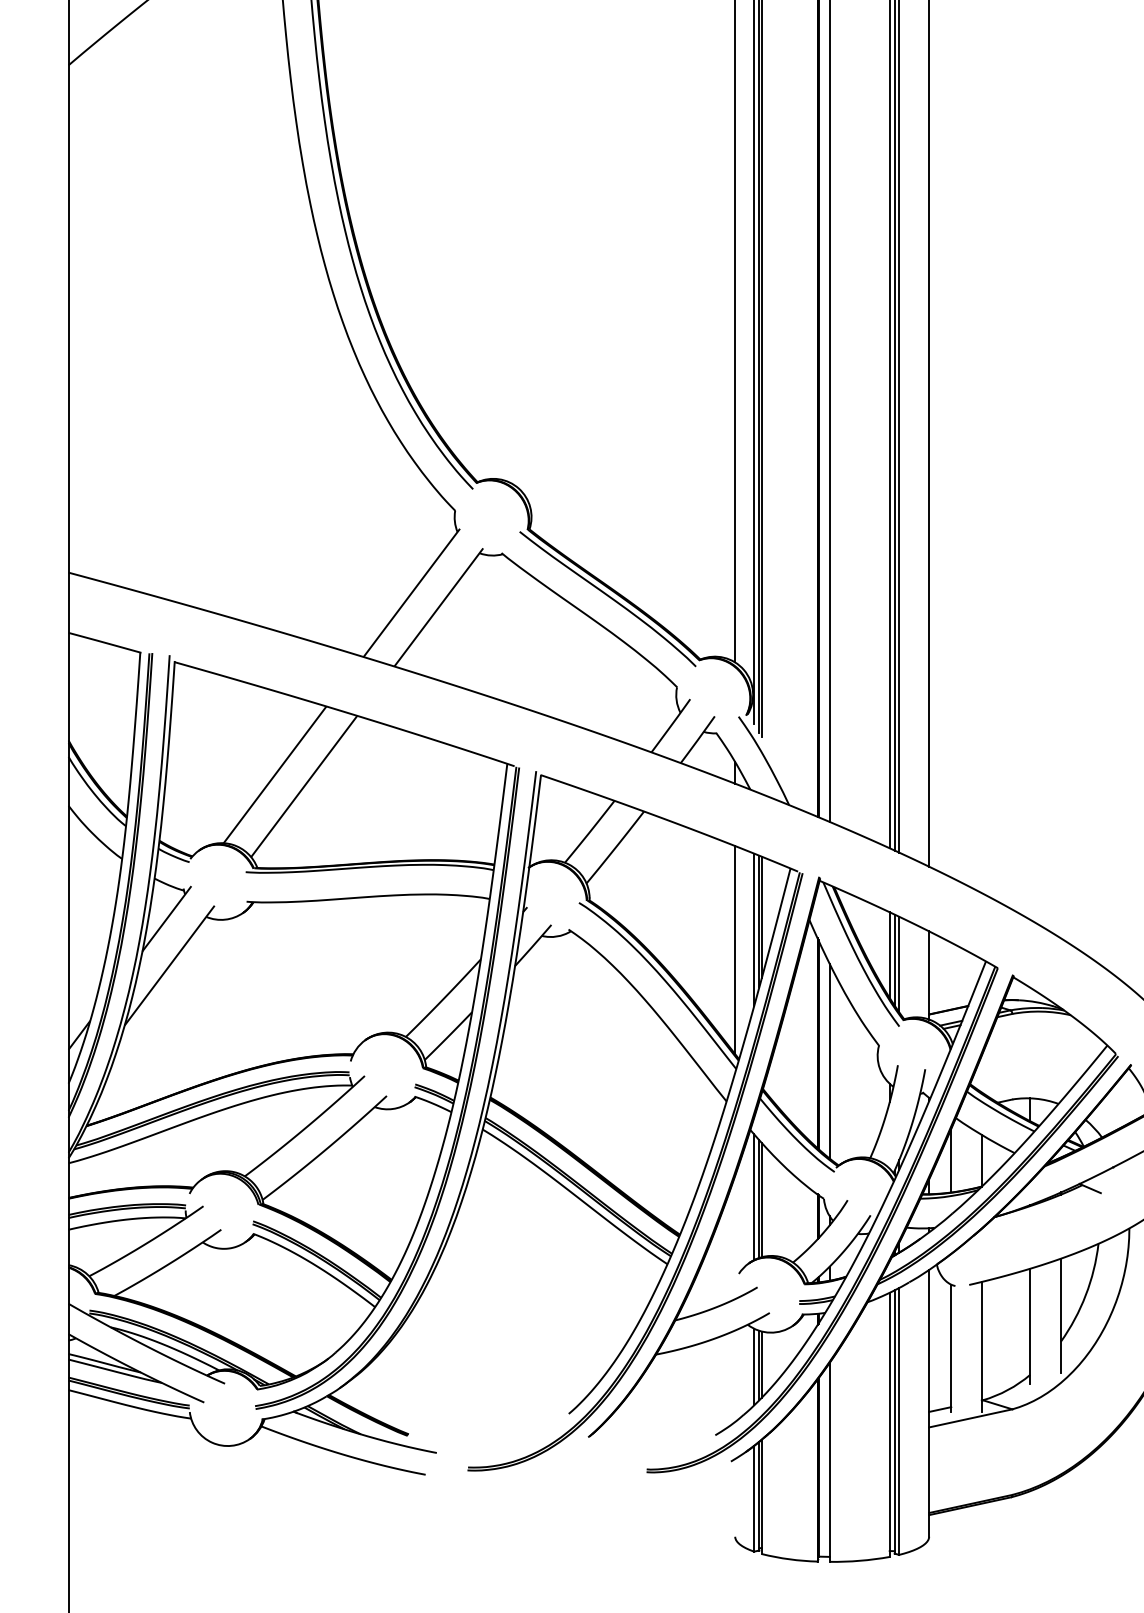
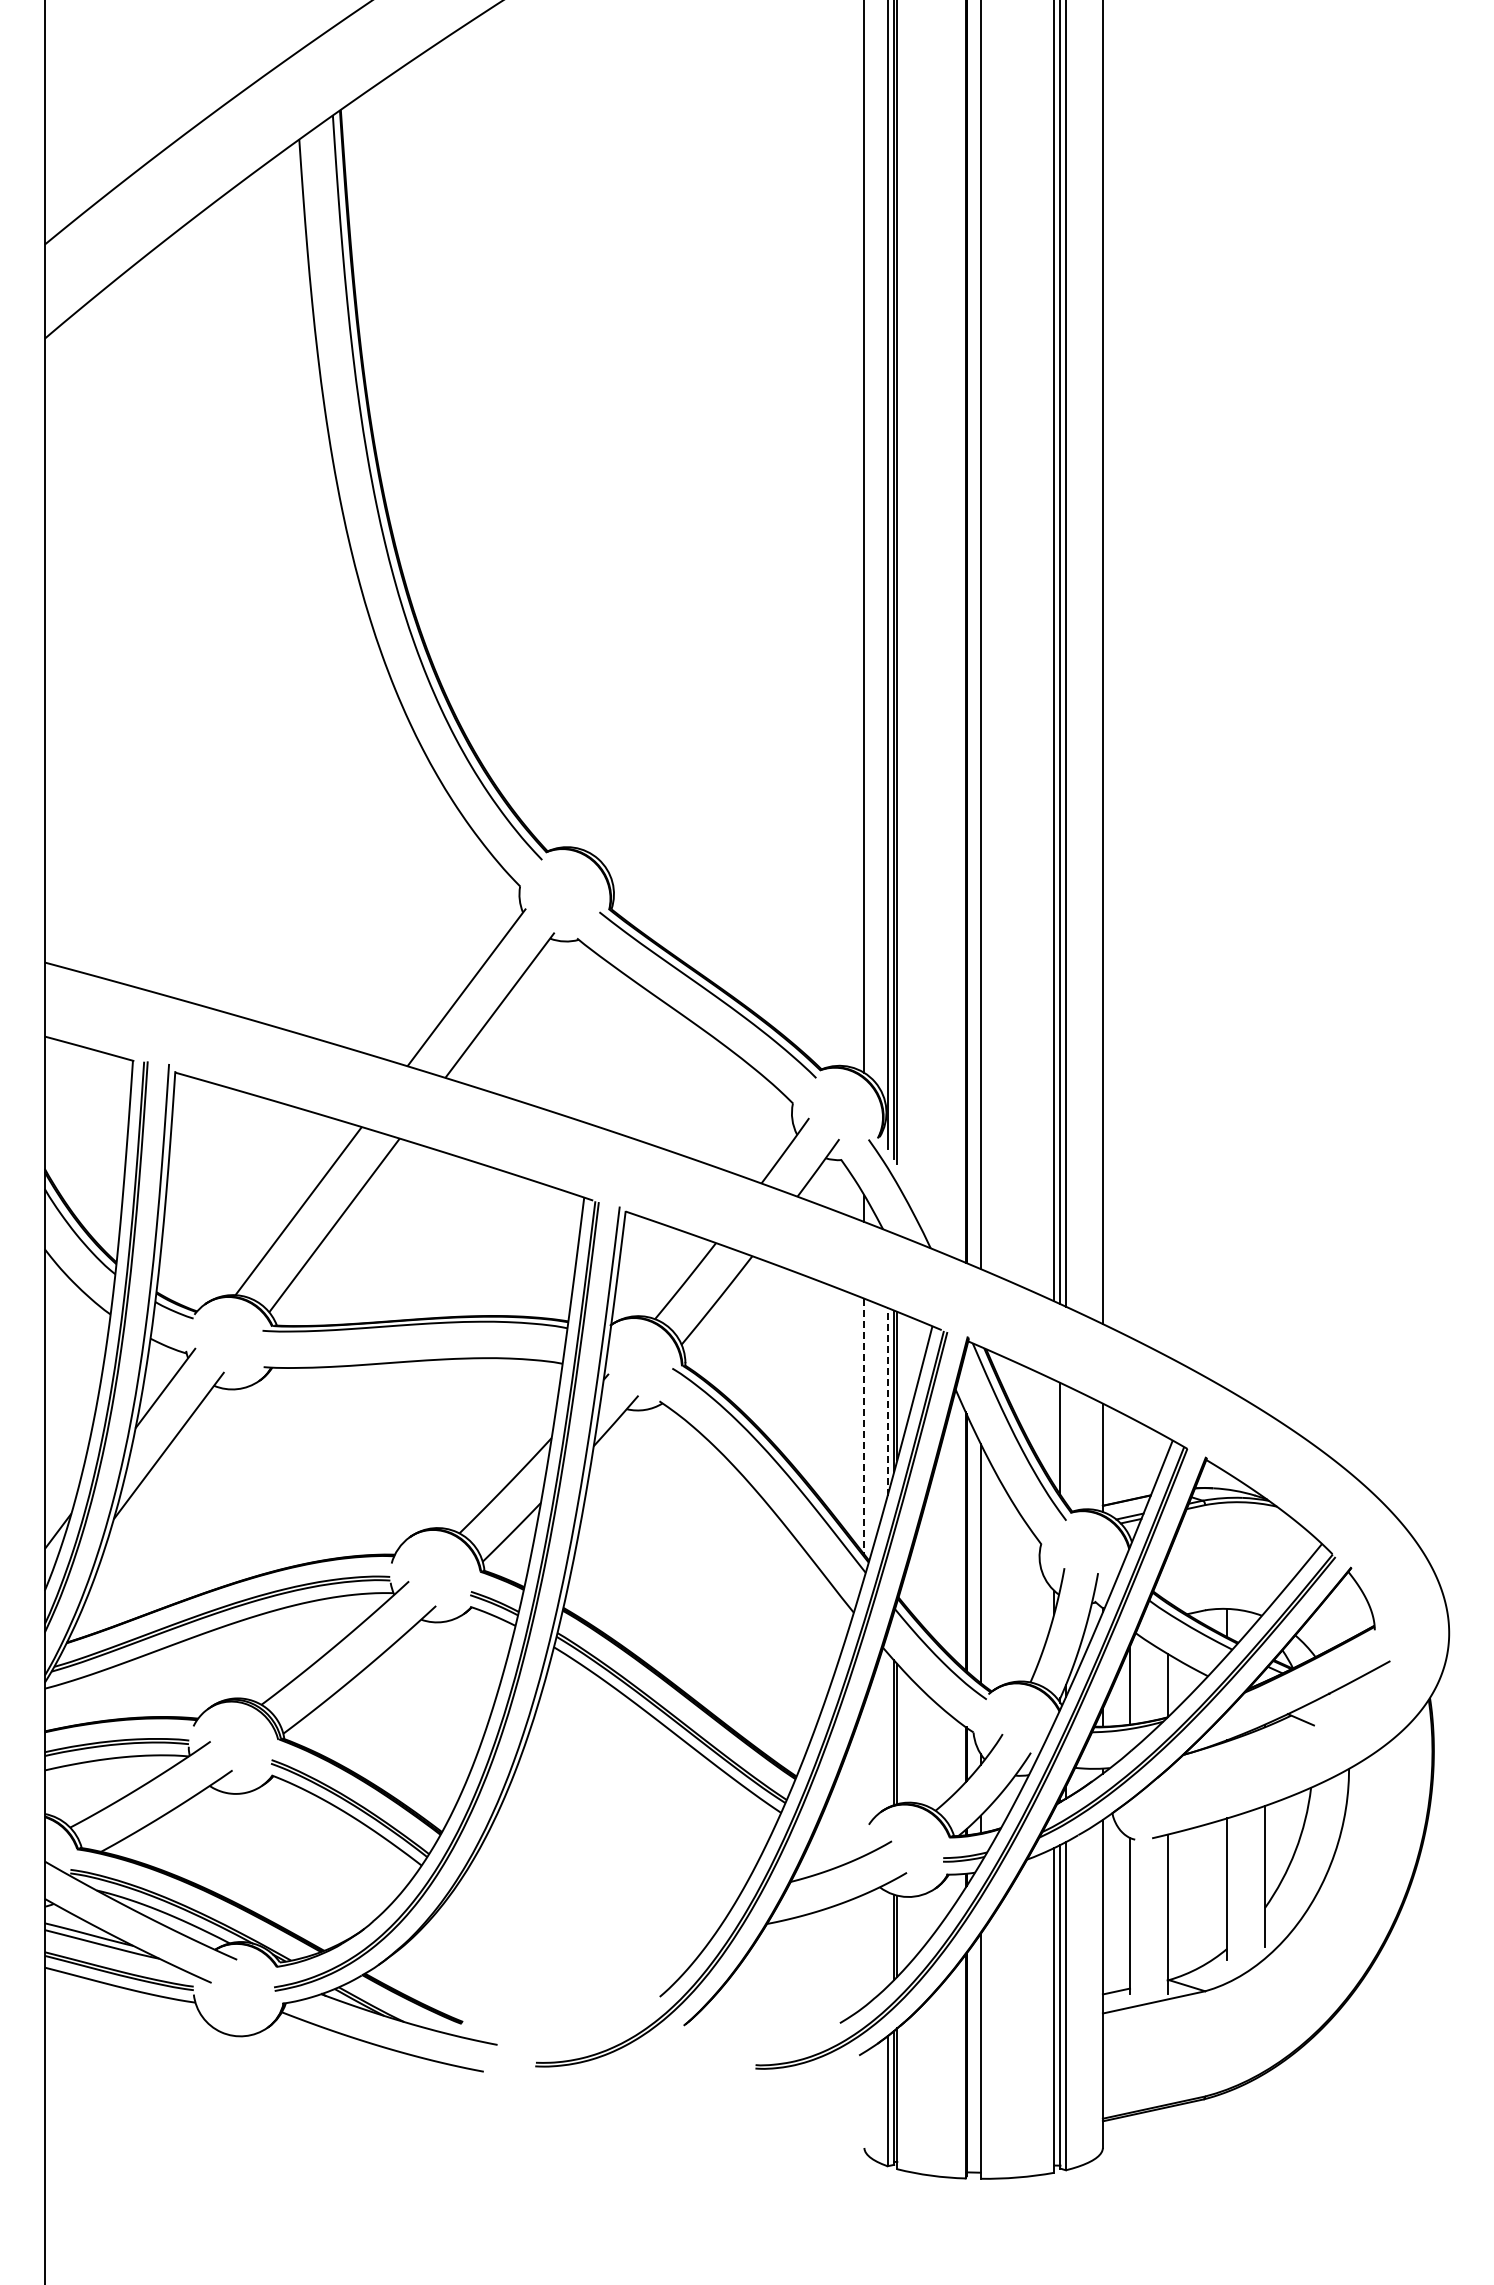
line: (753, 929) -> (887, 1401), solid -> dashed
line: (735, 950) -> (864, 1426), solid -> dashed
line: (889, 954) -> (1054, 1432), removed
line: (898, 963) -> (1065, 1443), removed
line: (753, 1196) -> (887, 1729), removed
line: (753, 1367) -> (887, 1939), removed

